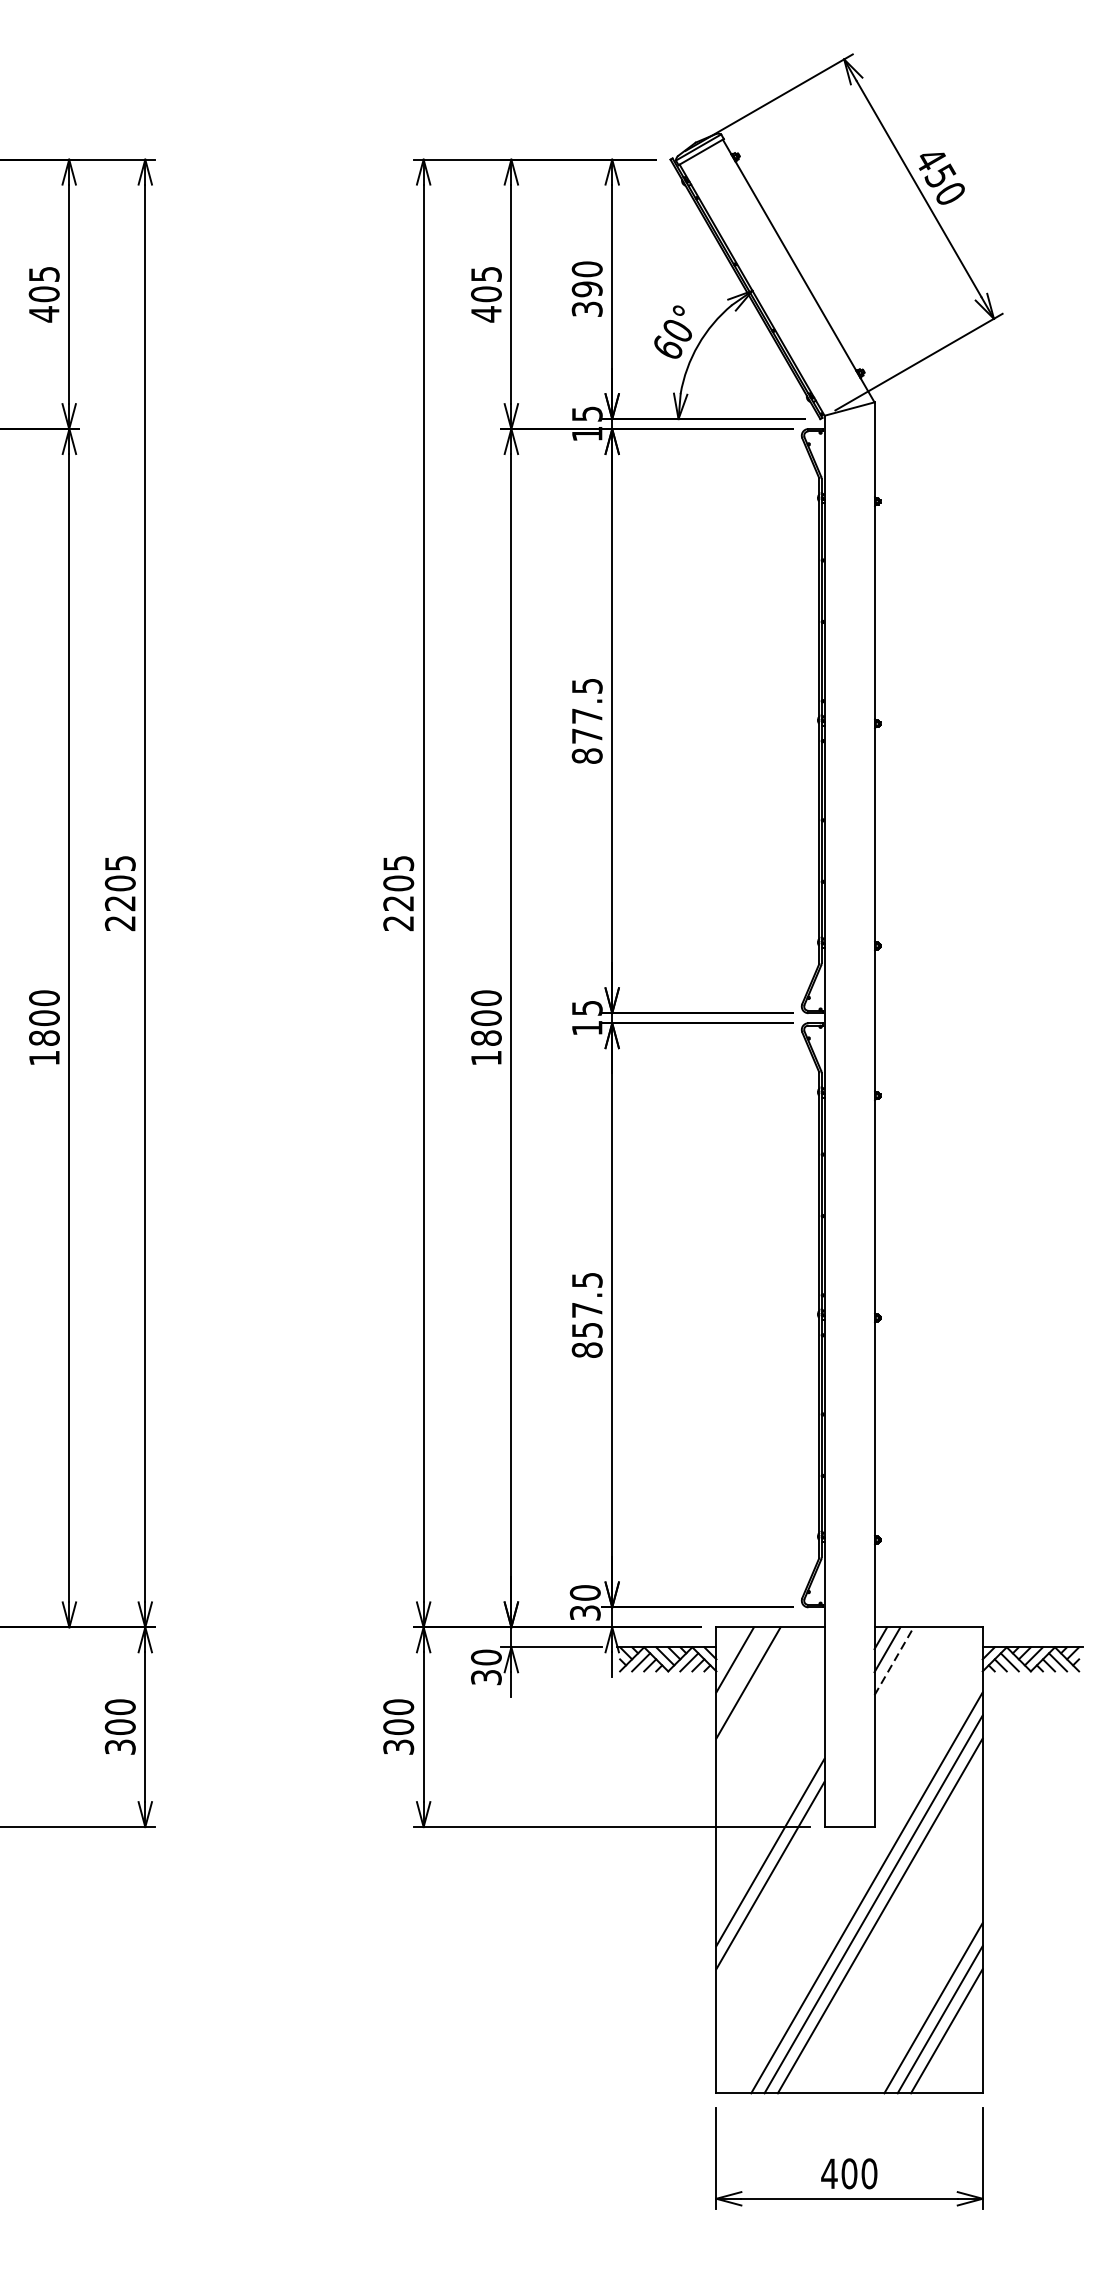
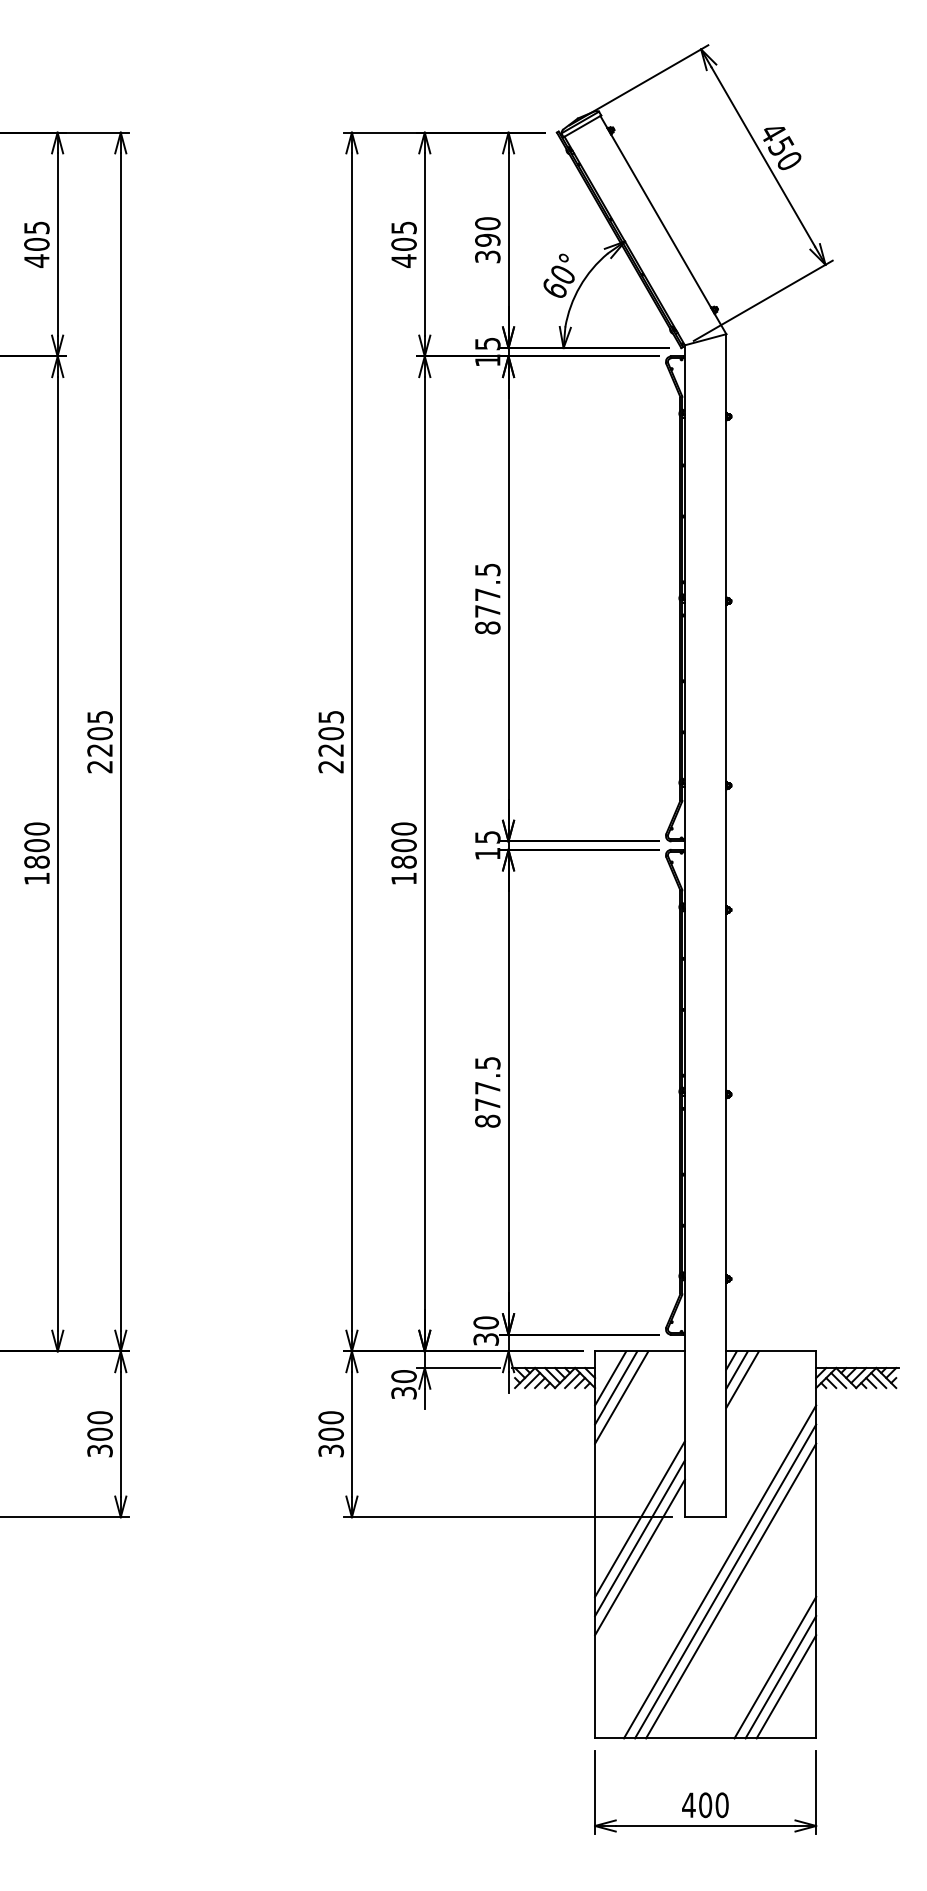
text: (586, 1329) -> (487, 1104), 857.5 -> 877.5
line: (893, 1661) -> (742, 1379), dashed -> solid
line: (742, 1670) -> (616, 1387), added
line: (769, 1828) -> (639, 1518), added

